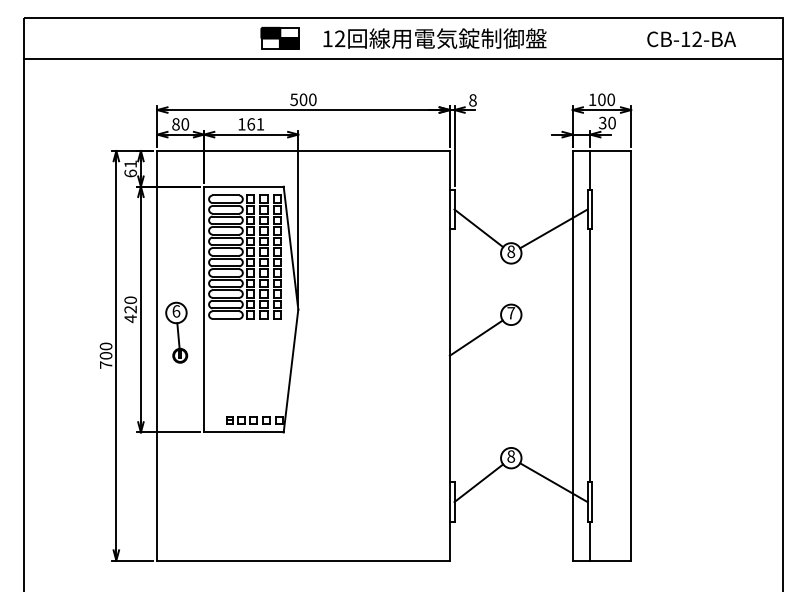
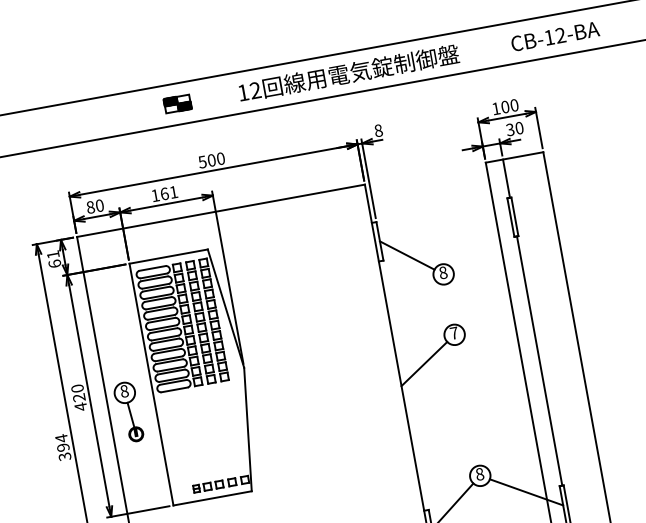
part: (279, 37) -> (177, 103), size x0.7
text: (434, 38) -> (348, 73), moved
text: (691, 39) -> (555, 36), moved
line: (553, 228) -> (480, 242), removed
text: (176, 311) -> (124, 391), 6 -> 8
text: (105, 355) -> (62, 447), 700 -> 394

